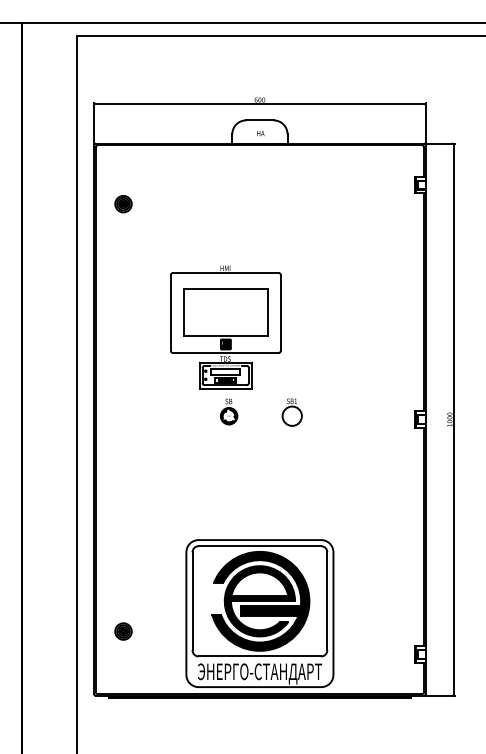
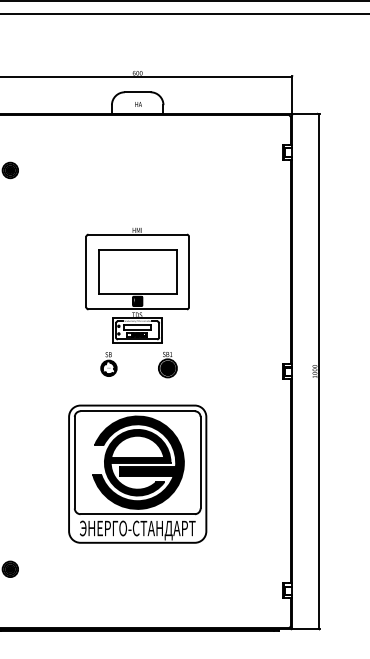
part: (225, 327) -> (137, 285), moved
fill: (292, 415) -> (168, 367), added
part: (259, 613) -> (137, 474), moved

